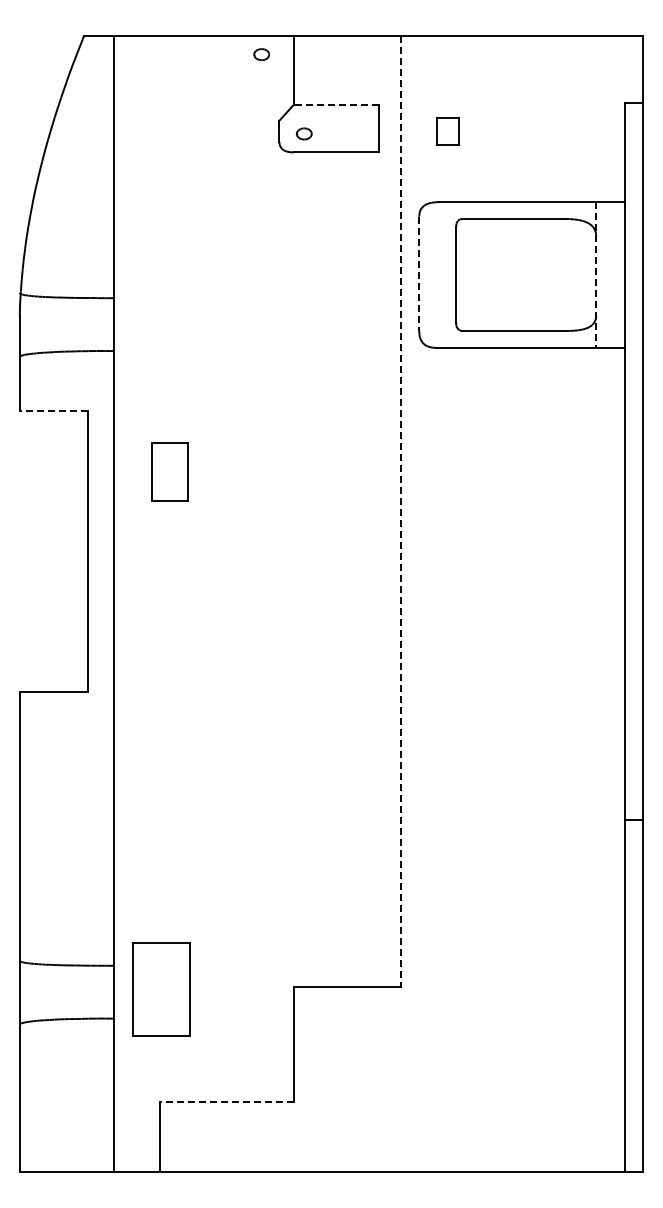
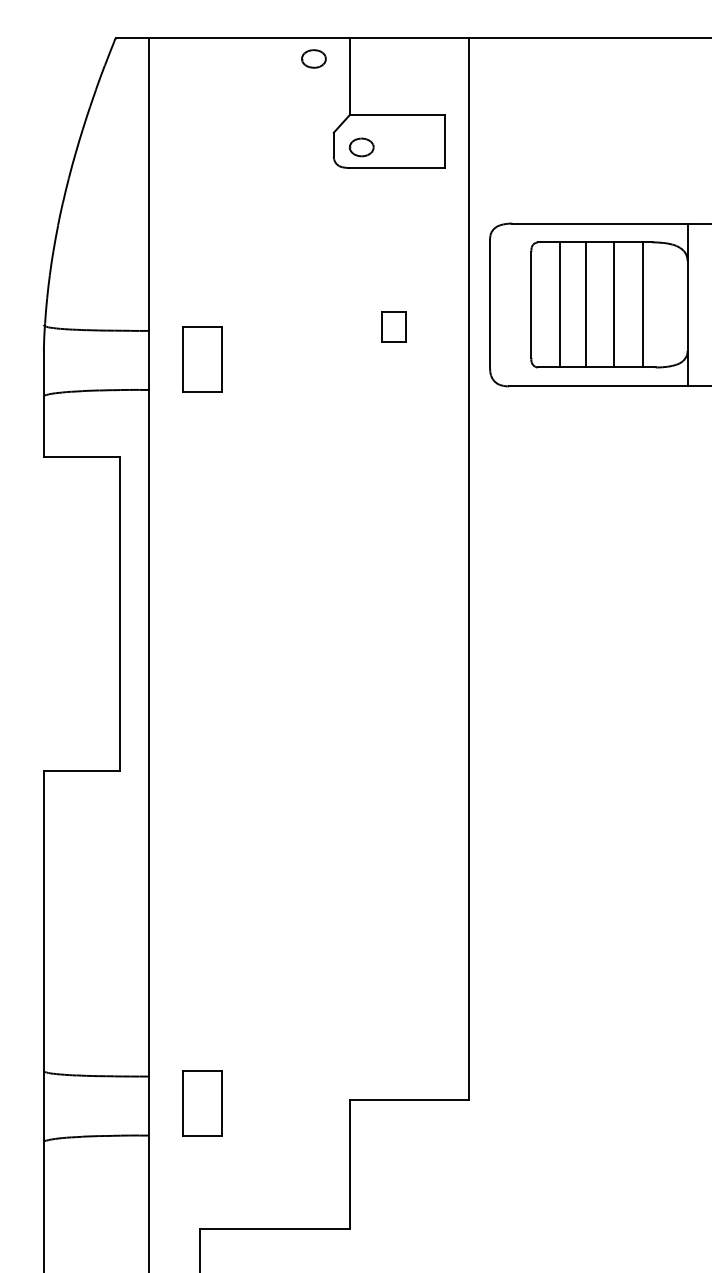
part: (261, 54) -> (313, 58), size x1.43
line: (336, 104) -> (397, 114), dashed -> solid
part: (447, 131) -> (393, 326), moved
part: (303, 133) -> (360, 146), size x1.43
line: (419, 274) -> (490, 304), dashed -> solid
line: (482, 274) -> (560, 304), added
line: (504, 274) -> (585, 304), added
line: (530, 274) -> (614, 304), added
line: (556, 274) -> (643, 304), added
line: (596, 274) -> (687, 304), dashed -> solid
line: (53, 411) -> (81, 457), dashed -> solid
part: (169, 471) -> (202, 359), moved
line: (400, 512) -> (469, 570), dashed -> solid
part: (161, 989) -> (202, 1103), size x0.62
line: (226, 1102) -> (274, 1229), dashed -> solid

